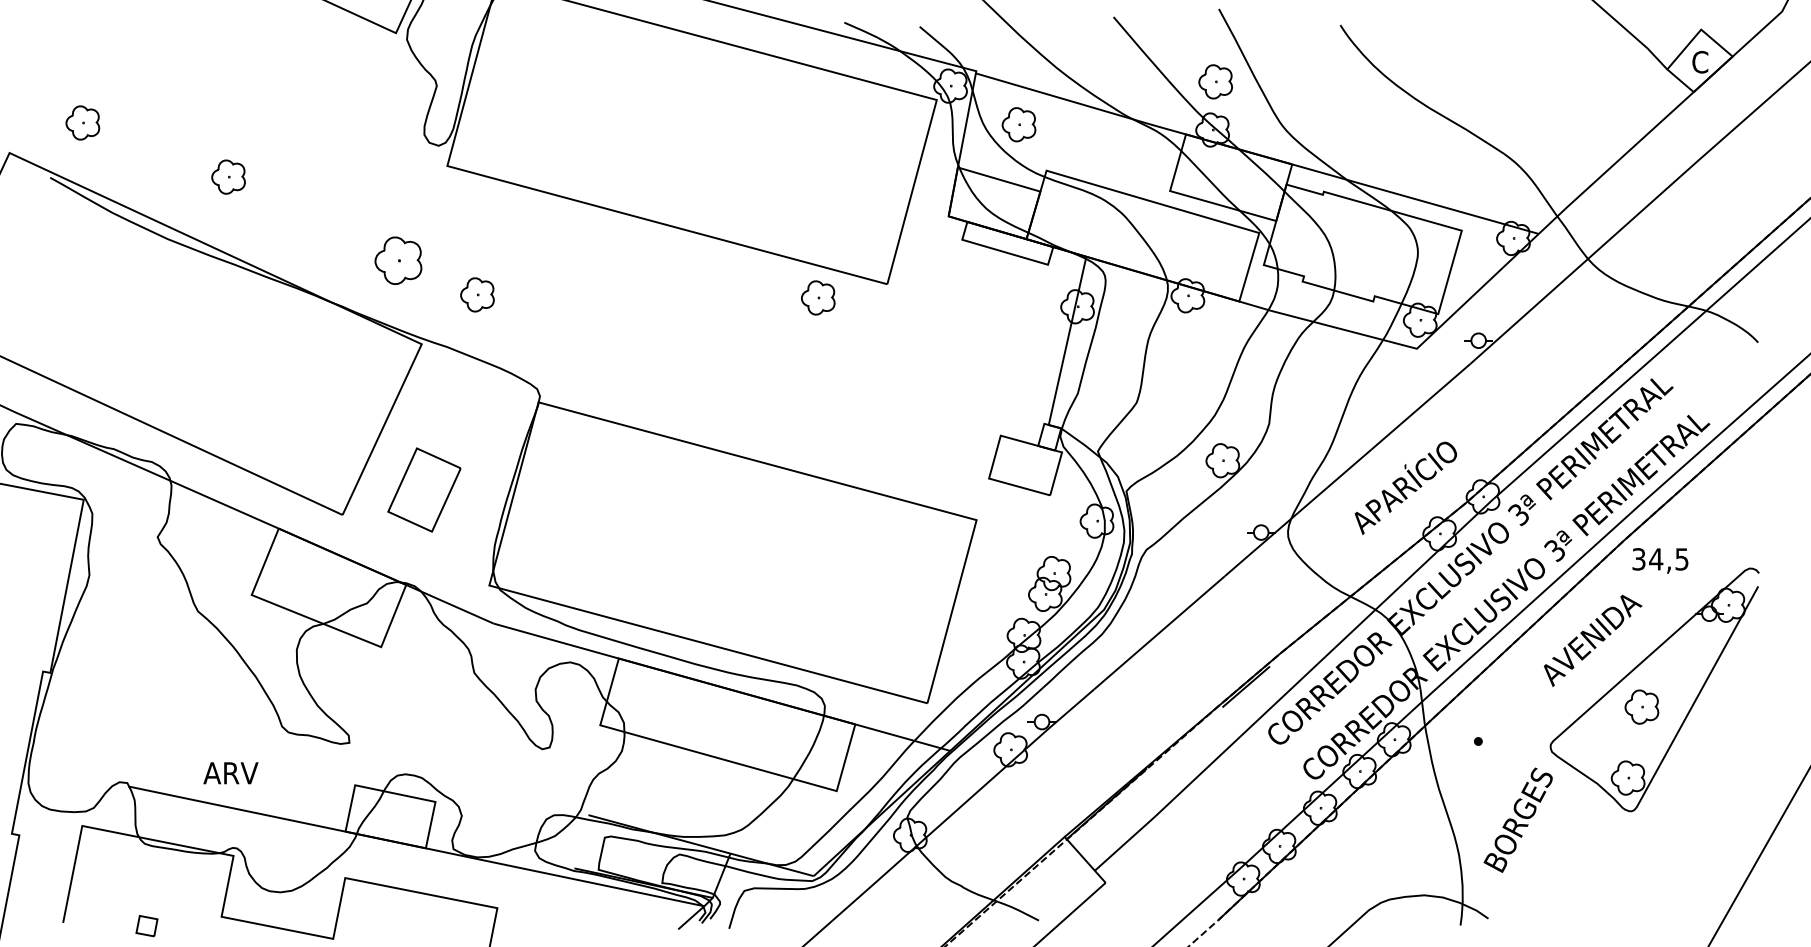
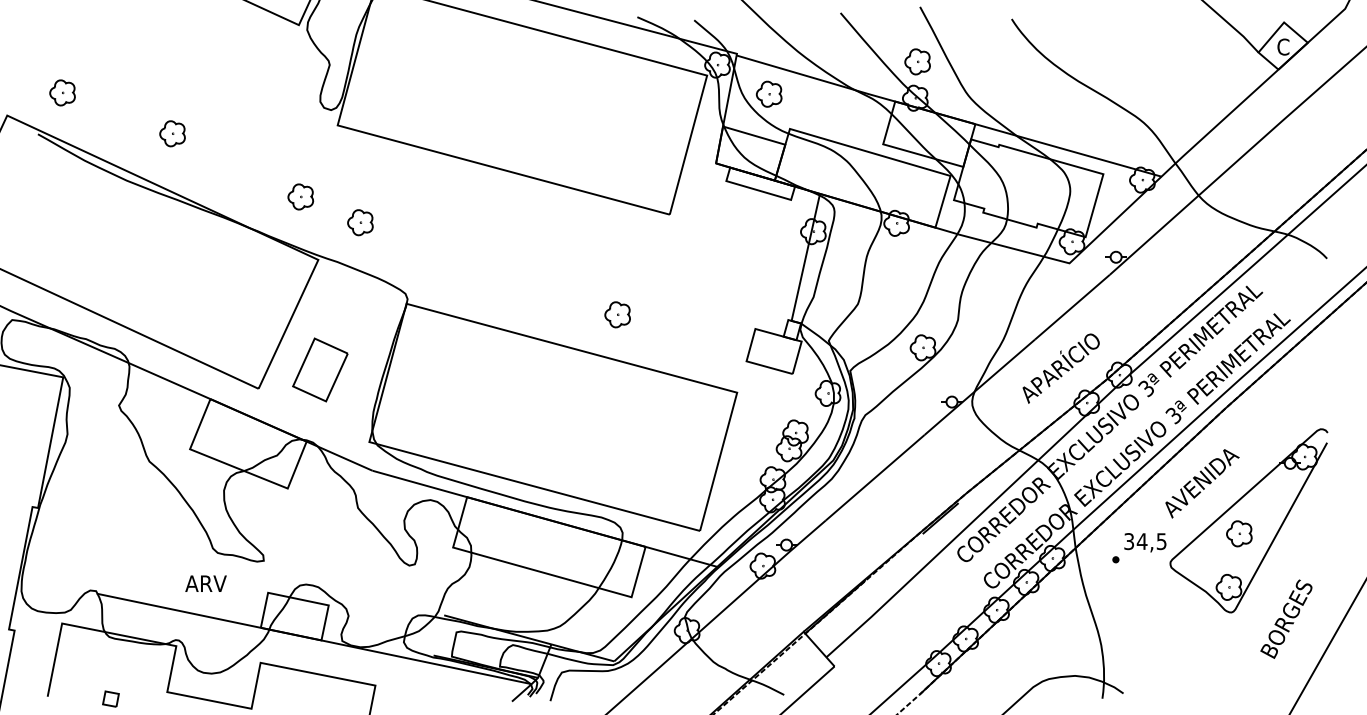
part: (398, 260) -> (300, 196), size x0.71
part: (818, 297) -> (617, 314), moved
text: (1660, 560) -> (1145, 542), moved
text: (230, 773) -> (205, 583), moved
text: (1517, 819) -> (1285, 618), moved

